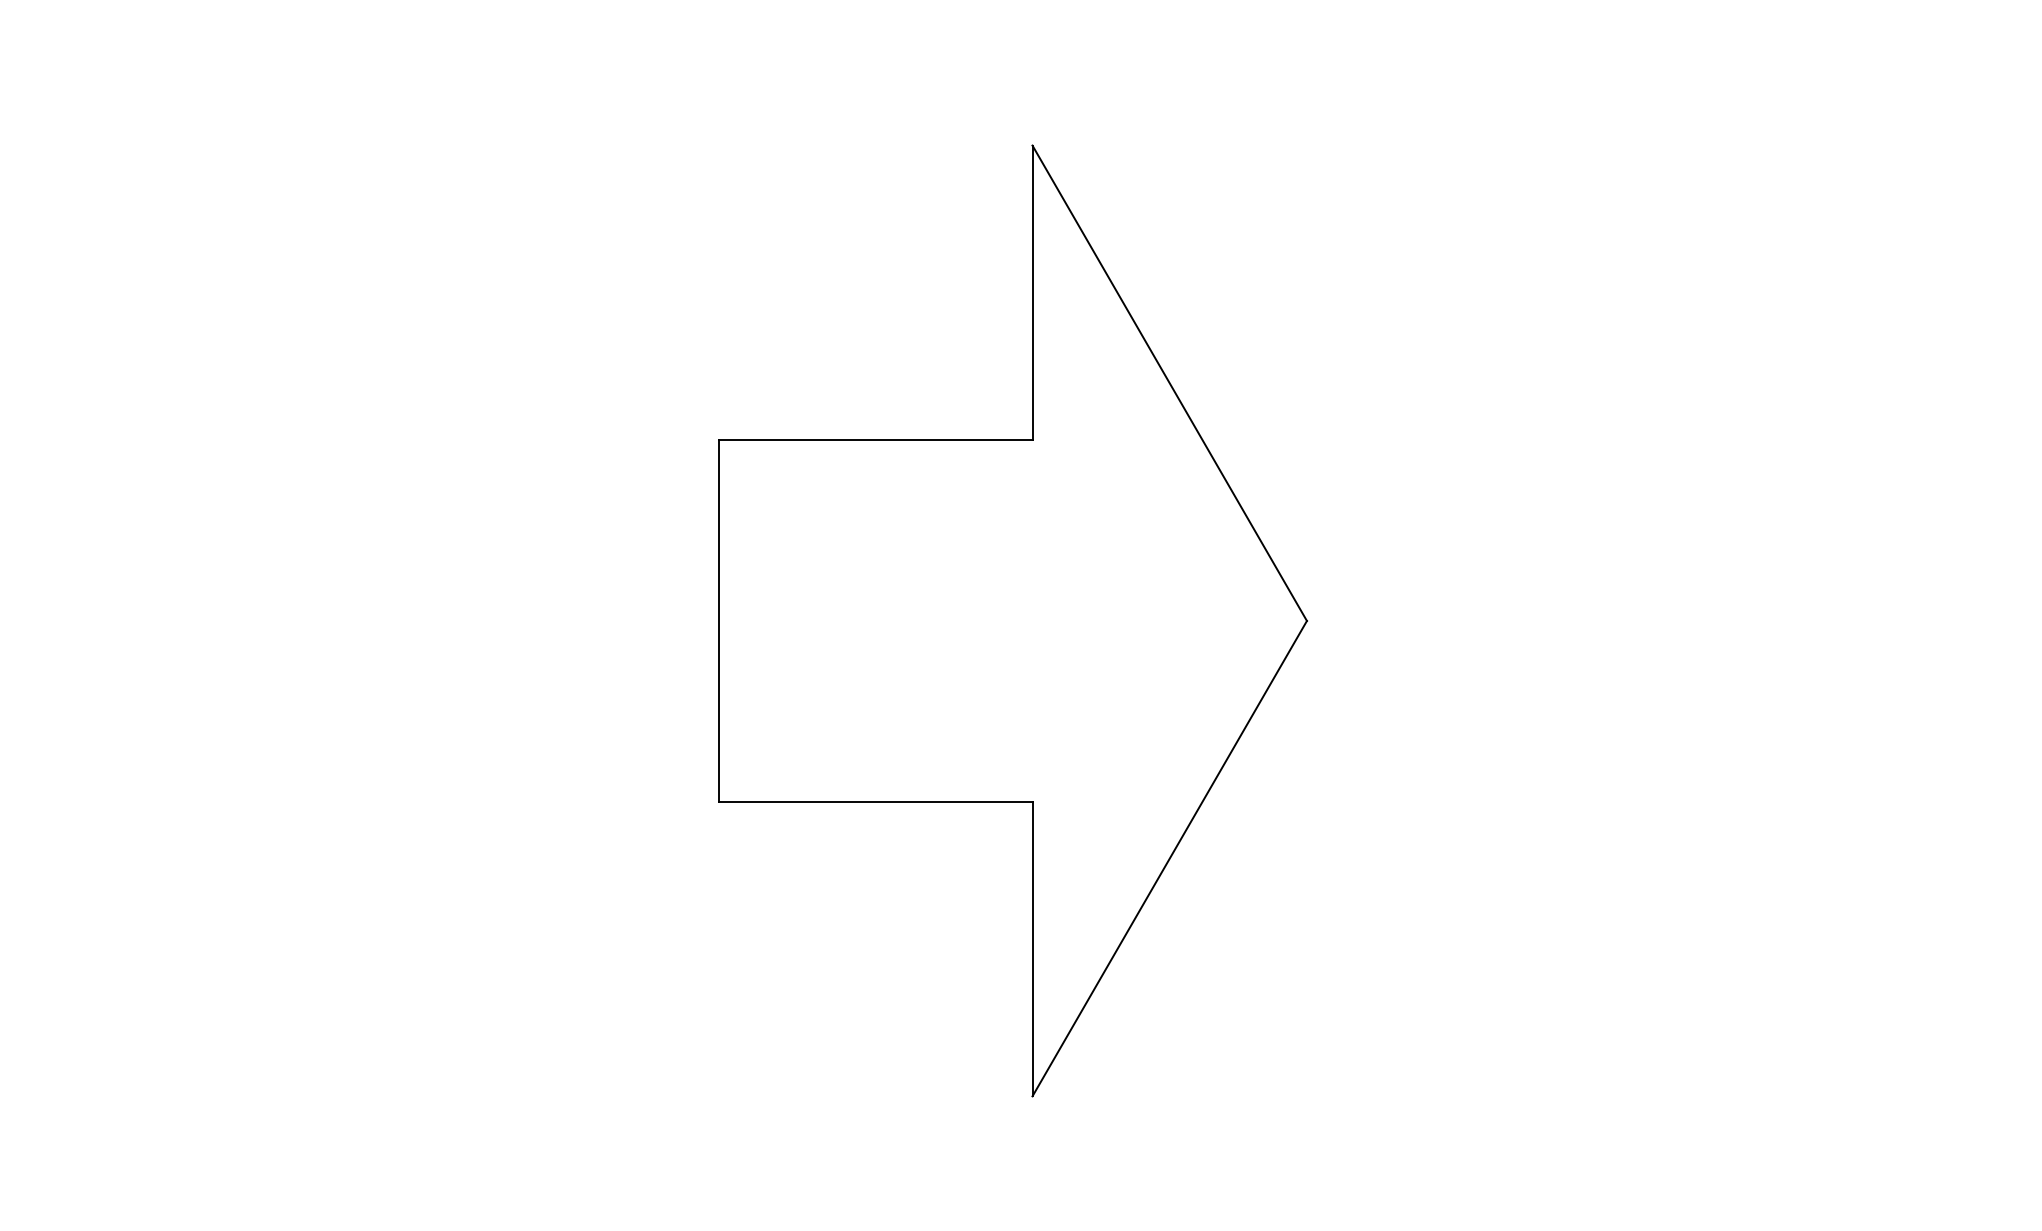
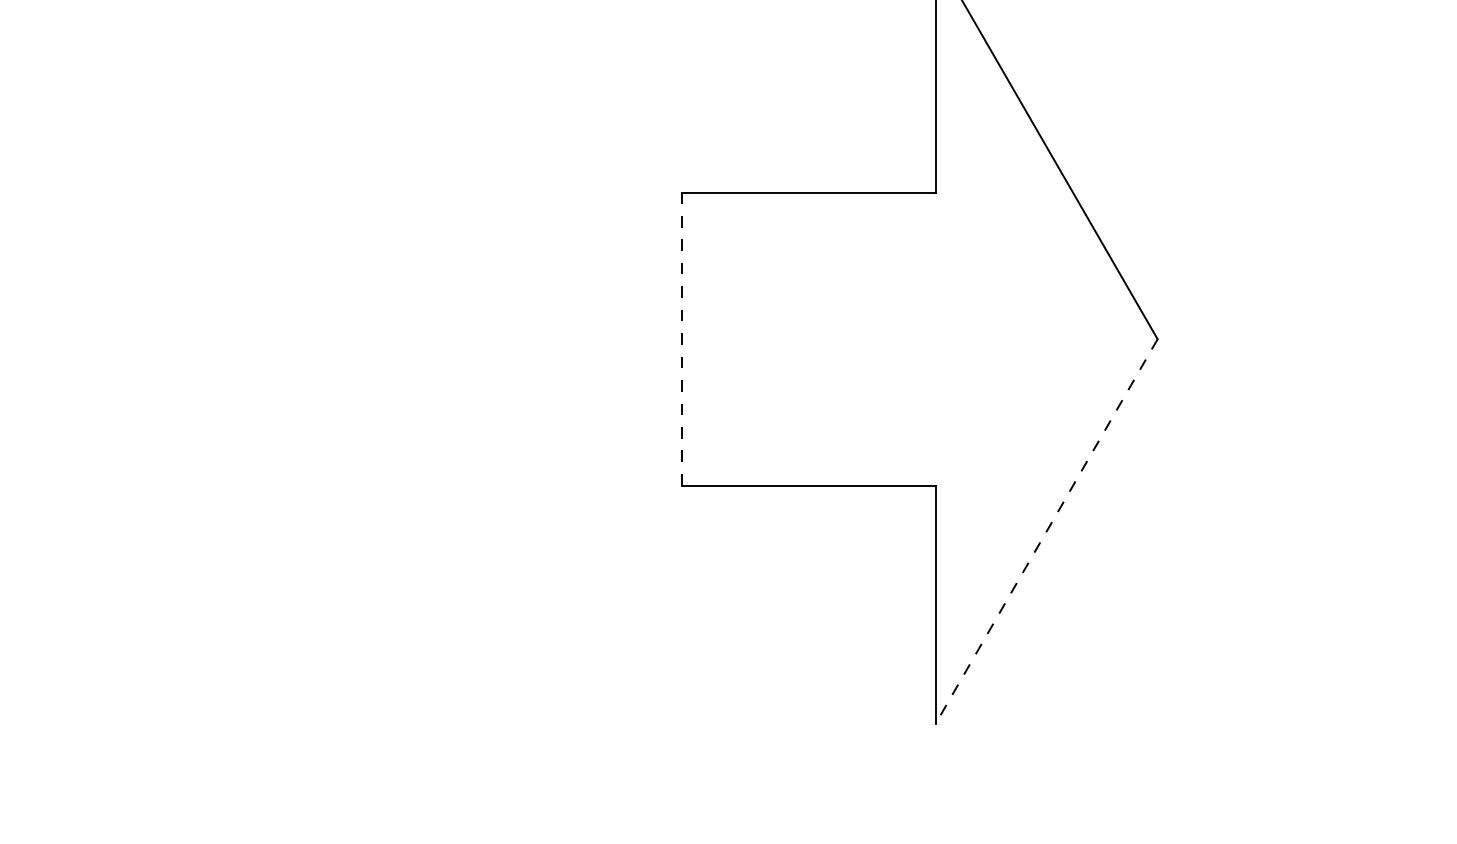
line: (719, 620) -> (682, 338), solid -> dashed
line: (1169, 859) -> (1046, 532), solid -> dashed

